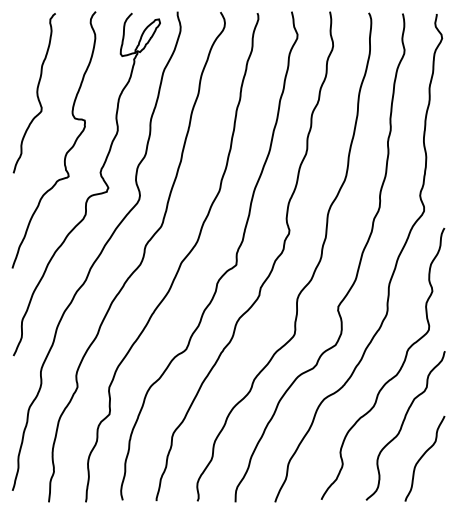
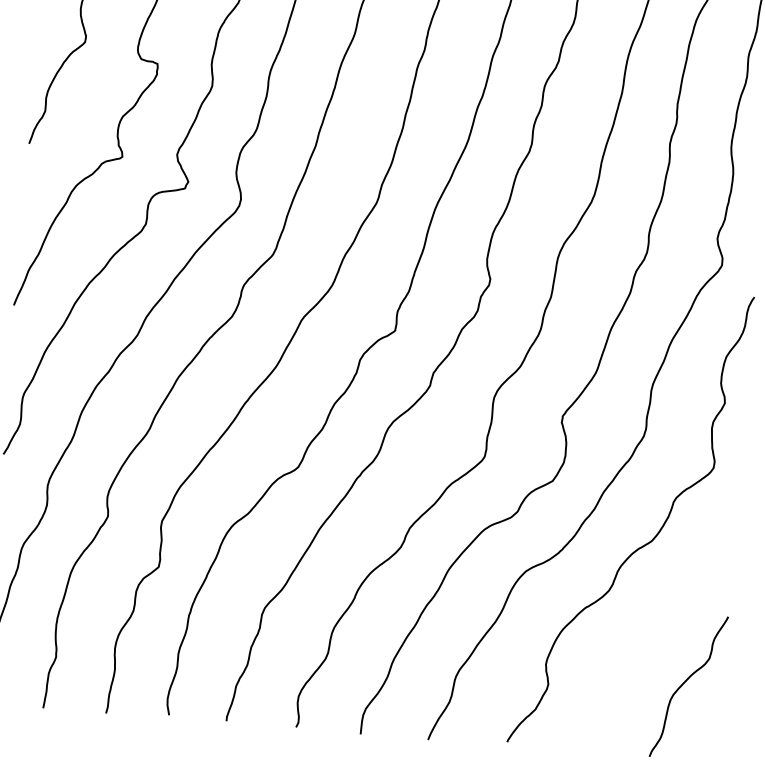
curve: (403, 424) -> (657, 625), removed

